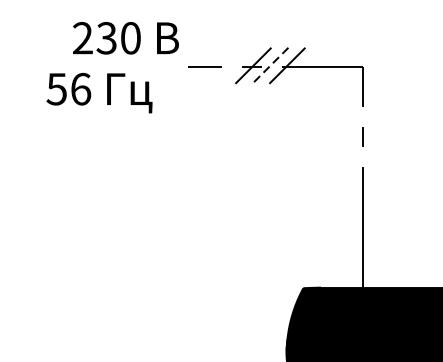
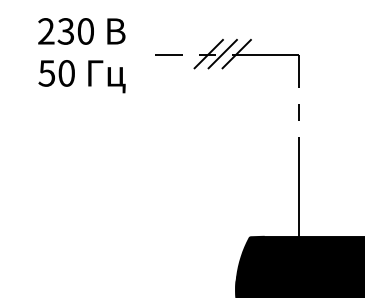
text: (125, 38) -> (81, 31), moved
line: (270, 66) -> (222, 54), dashed -> solid
text: (80, 89) -> (66, 73), 56 -> 50

